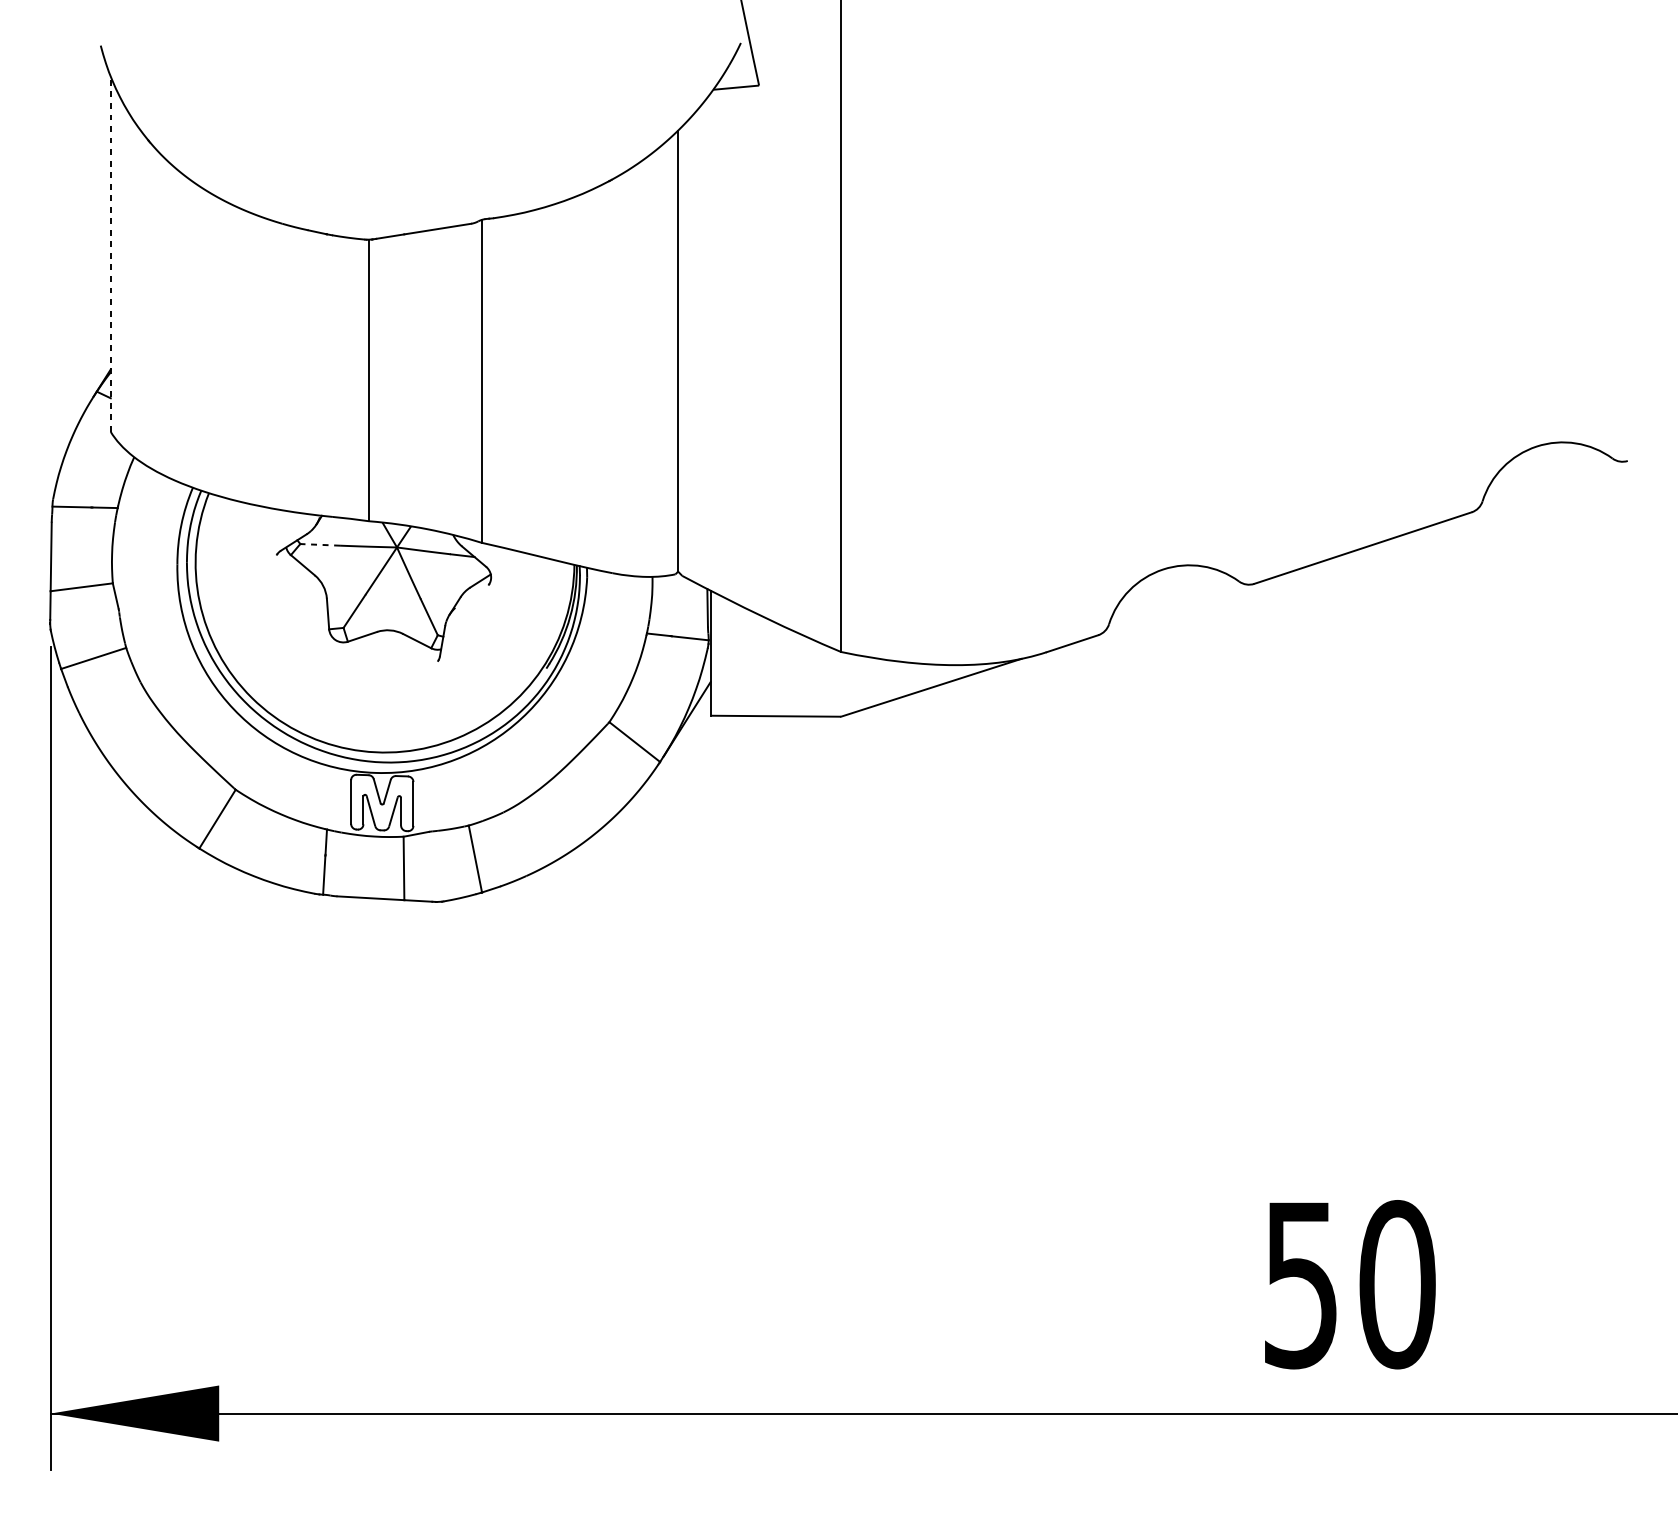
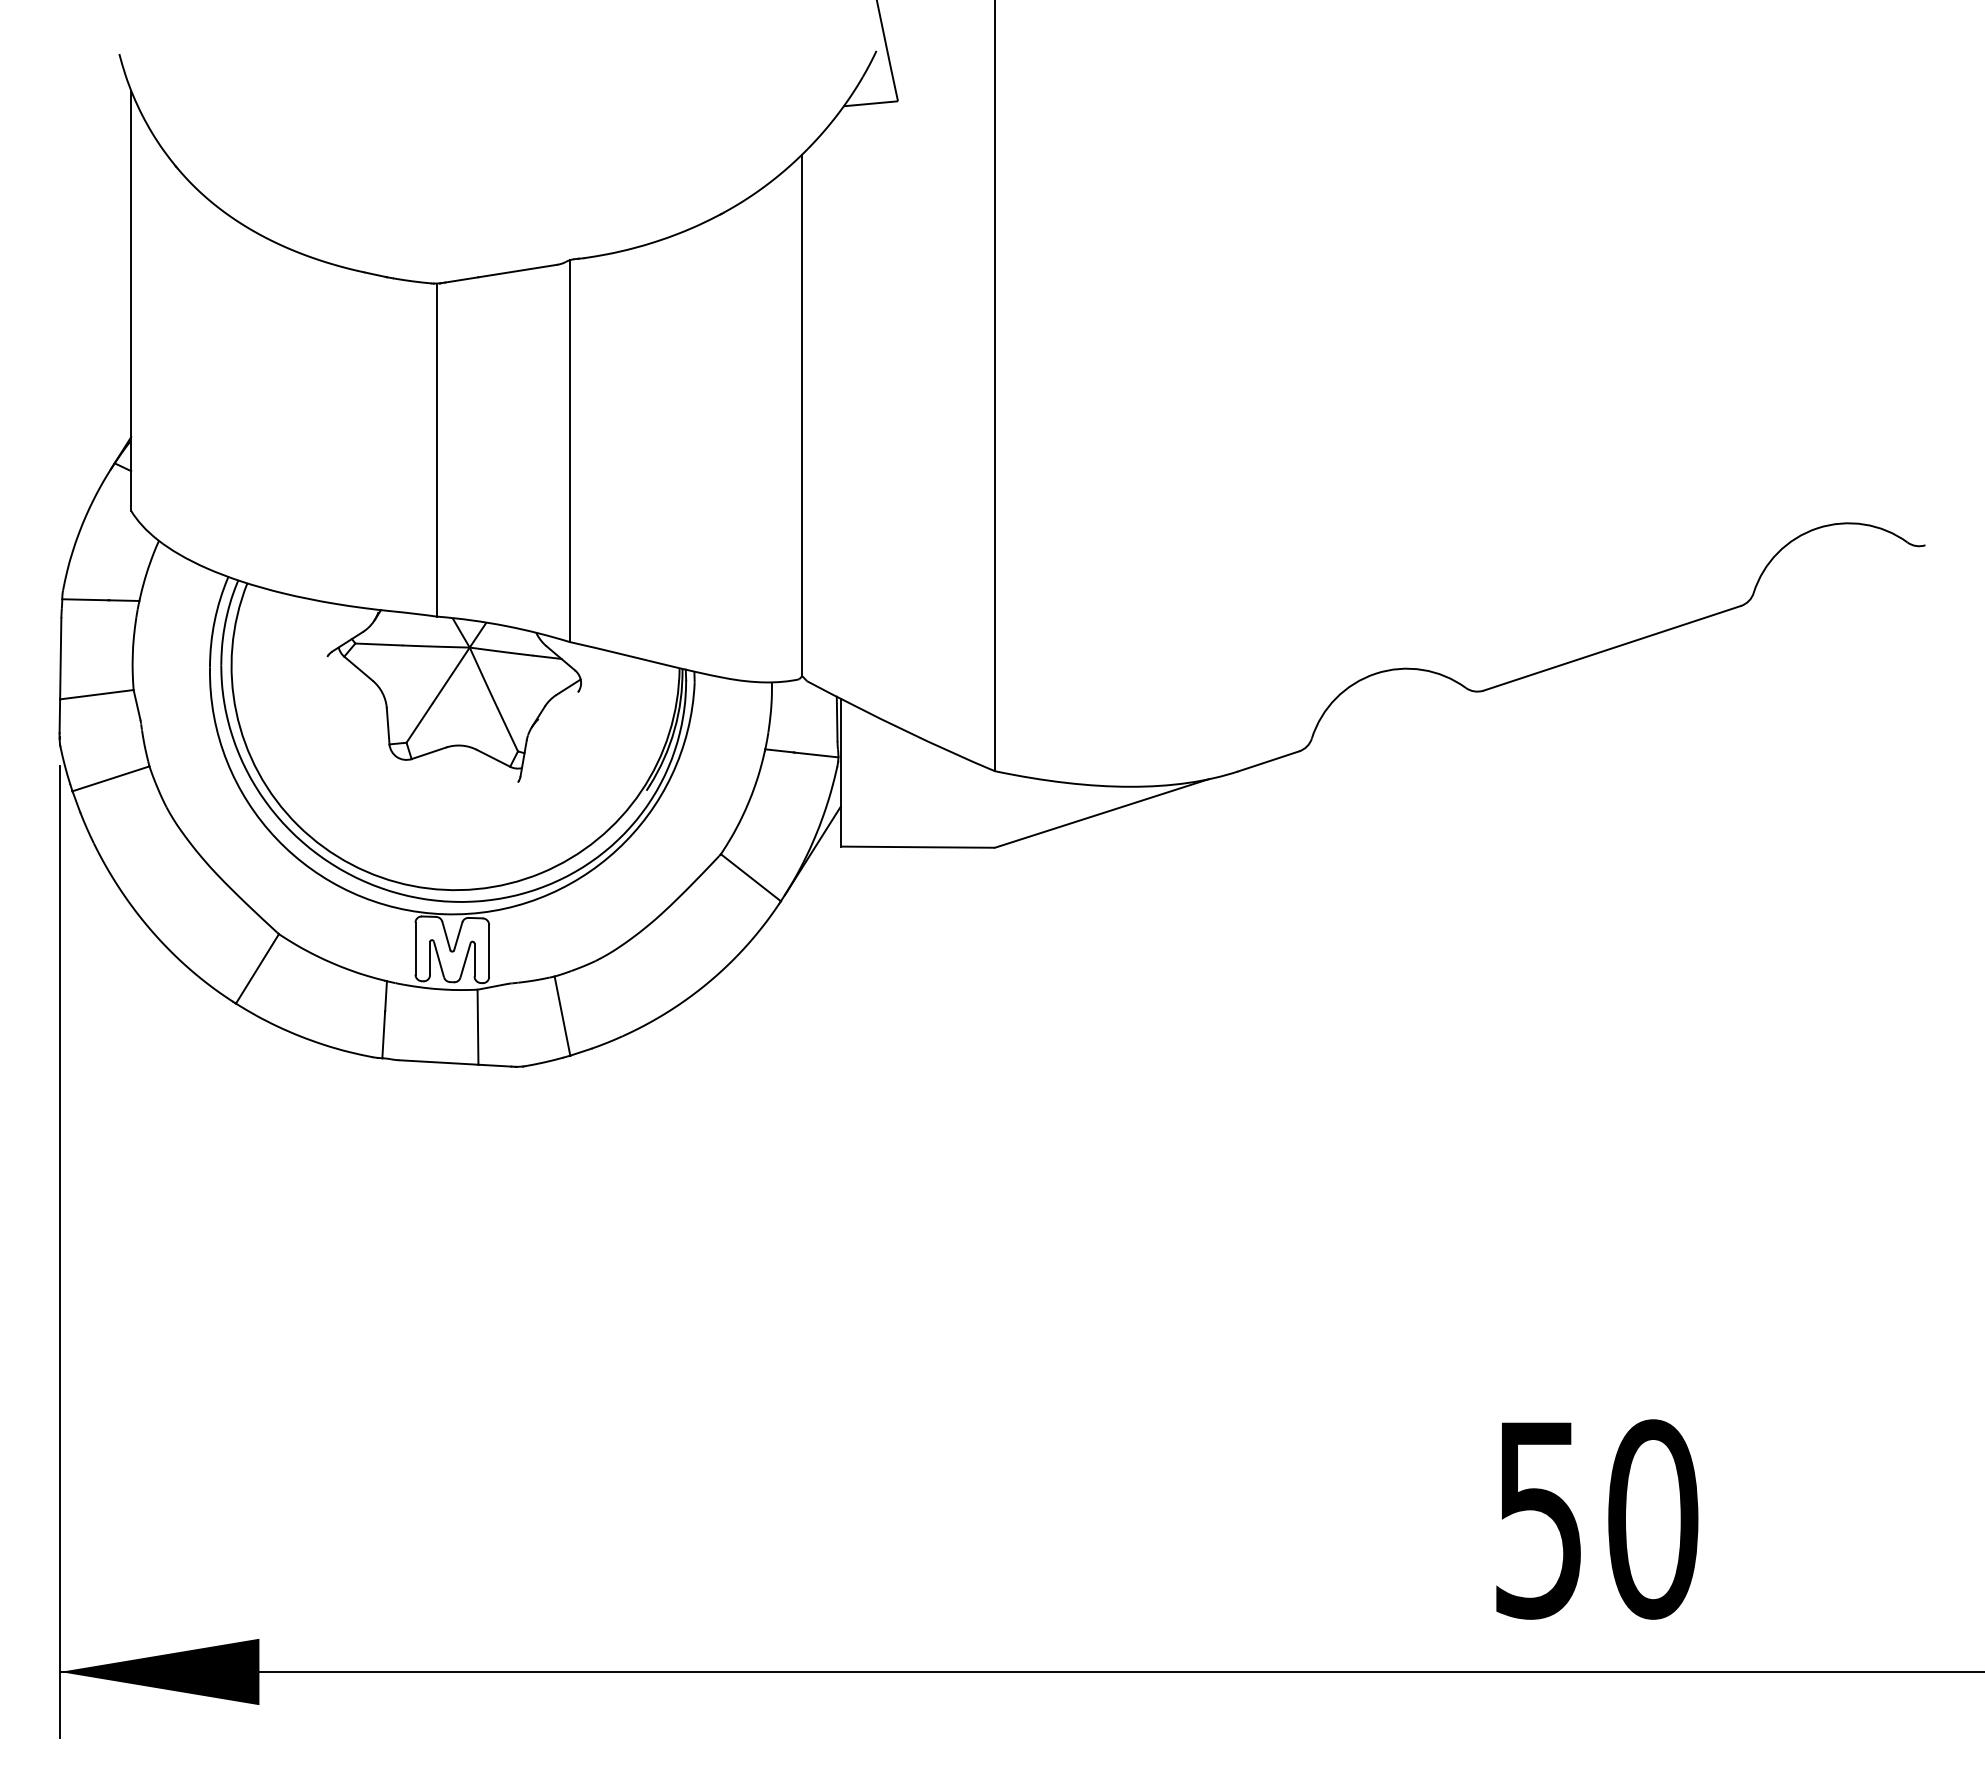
line: (111, 254) -> (131, 300), dashed -> solid
line: (319, 544) -> (378, 644), dashed -> solid

